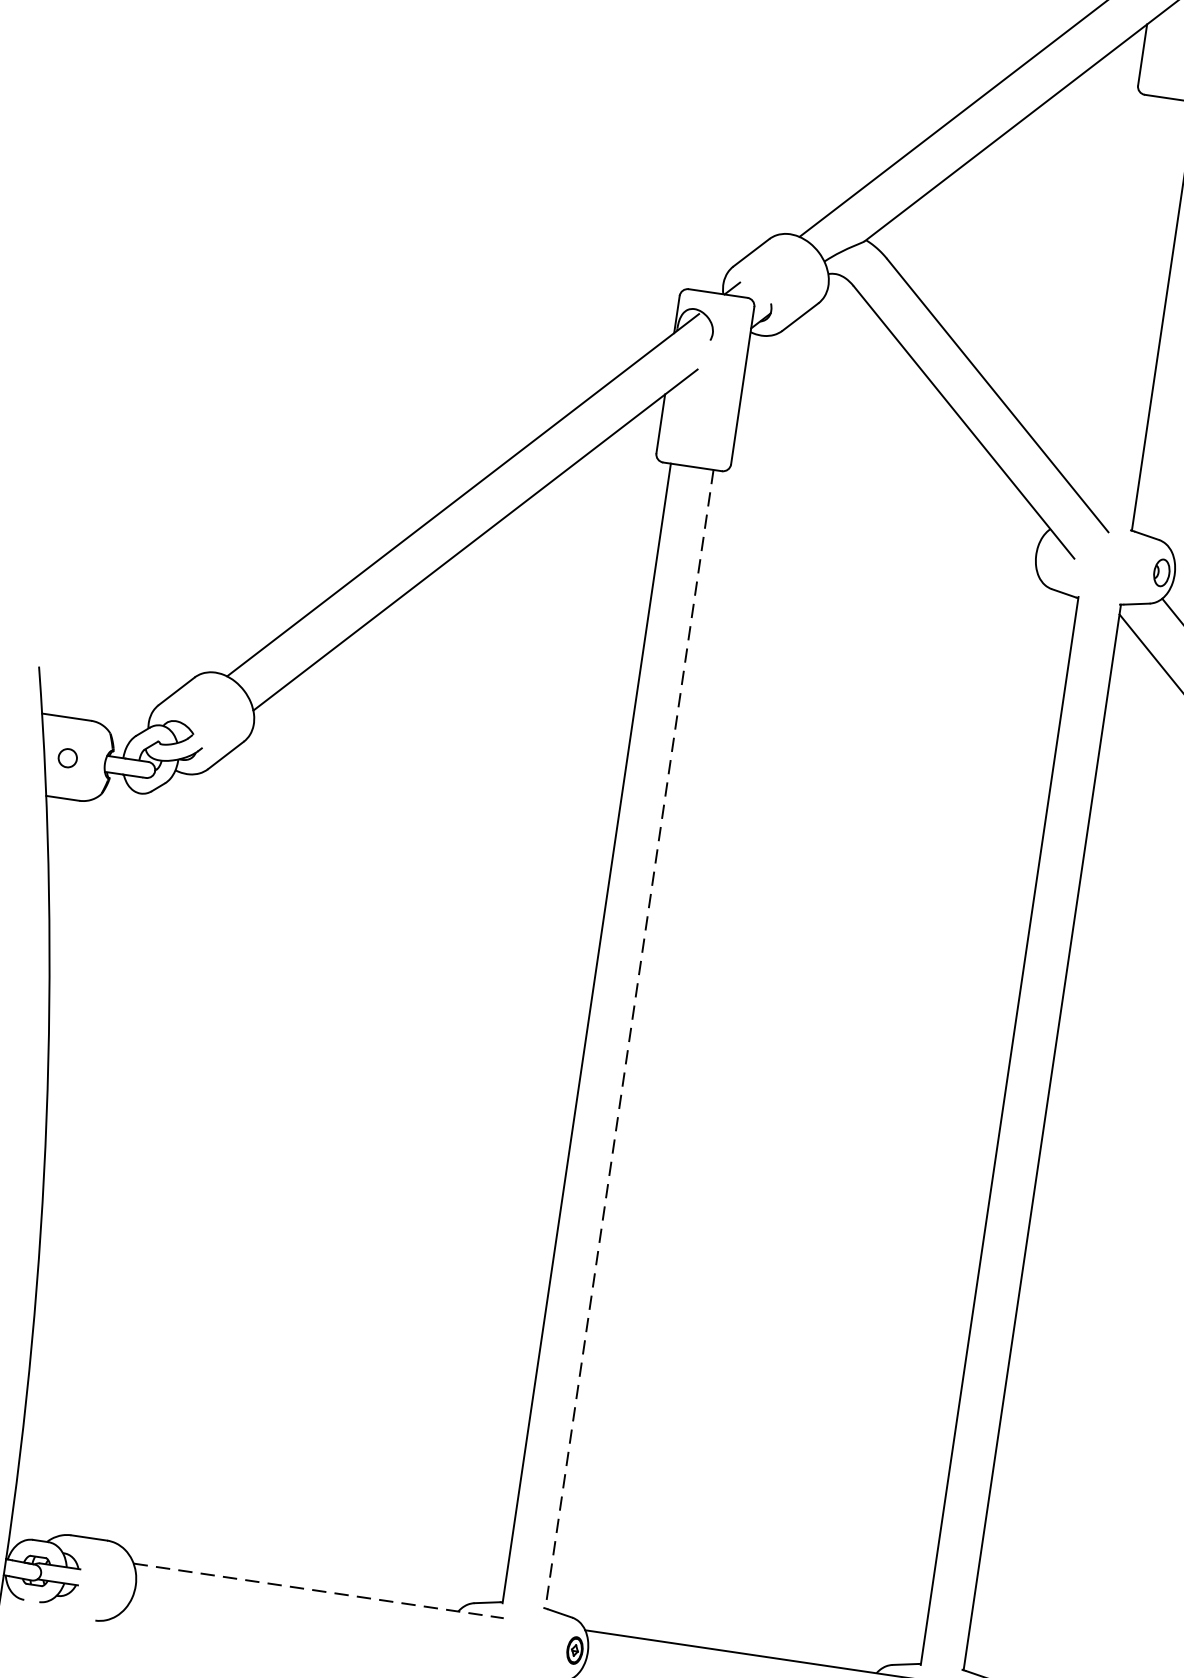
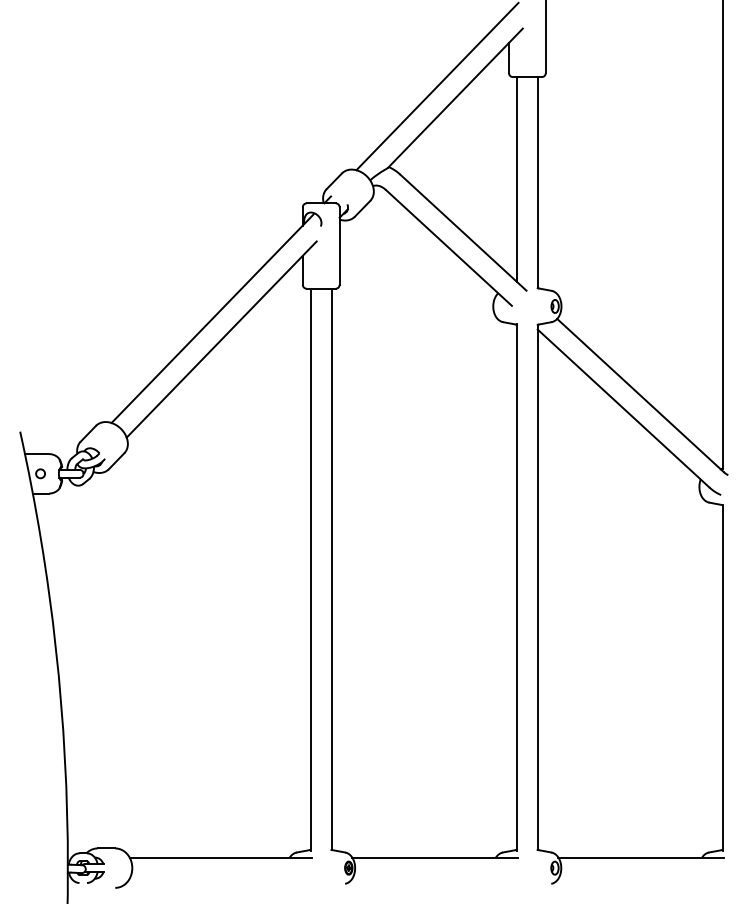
line: (1121, 303) -> (516, 179), added
line: (629, 1039) -> (331, 569), dashed -> solid
line: (319, 1590) -> (221, 857), dashed -> solid

